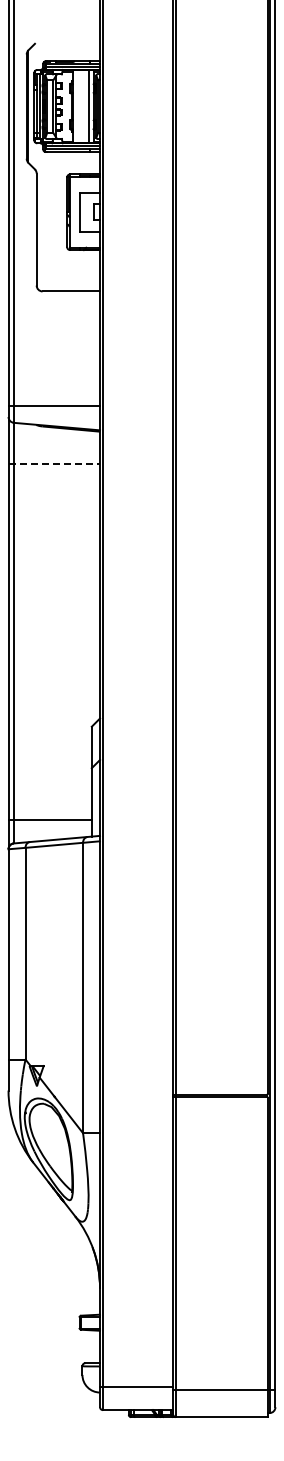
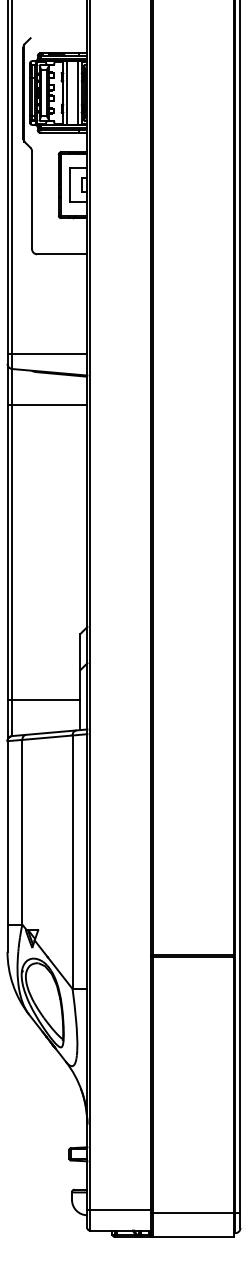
line: (76, 106) -> (66, 92), added
line: (54, 464) -> (47, 405), dashed -> solid
line: (49, 819) -> (43, 699), moved

